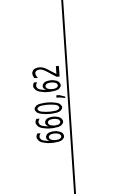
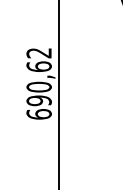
text: (48, 122) -> (38, 100), 660,62 -> 690,62

